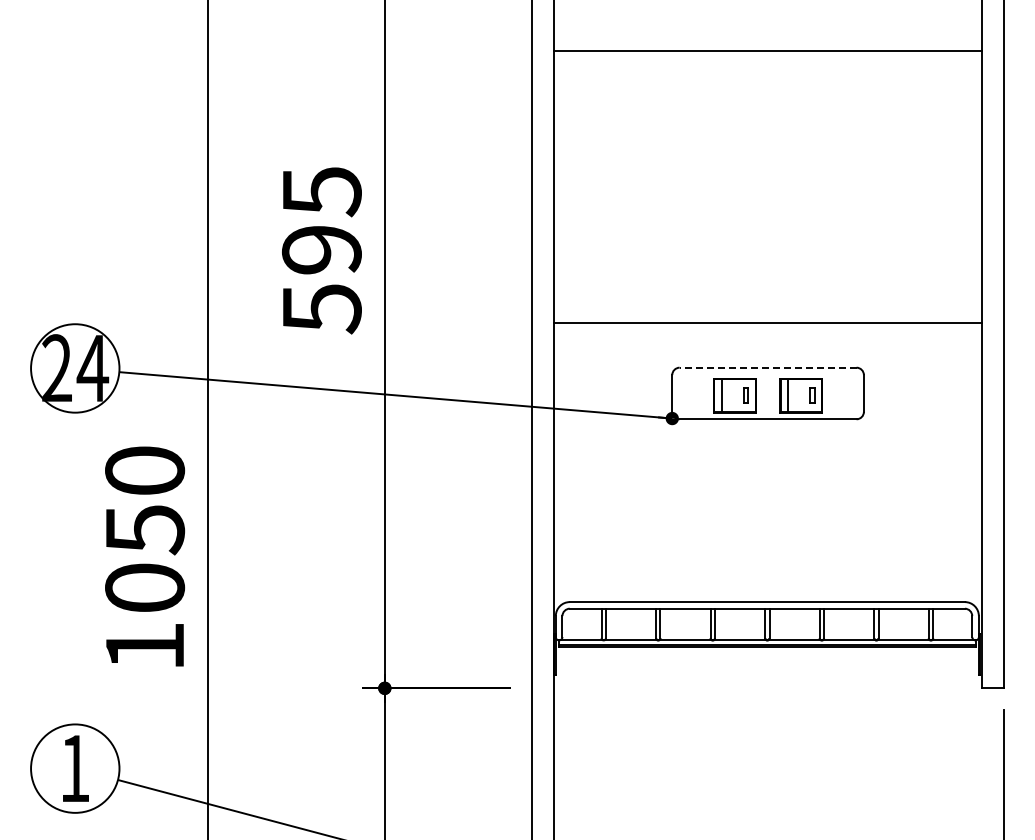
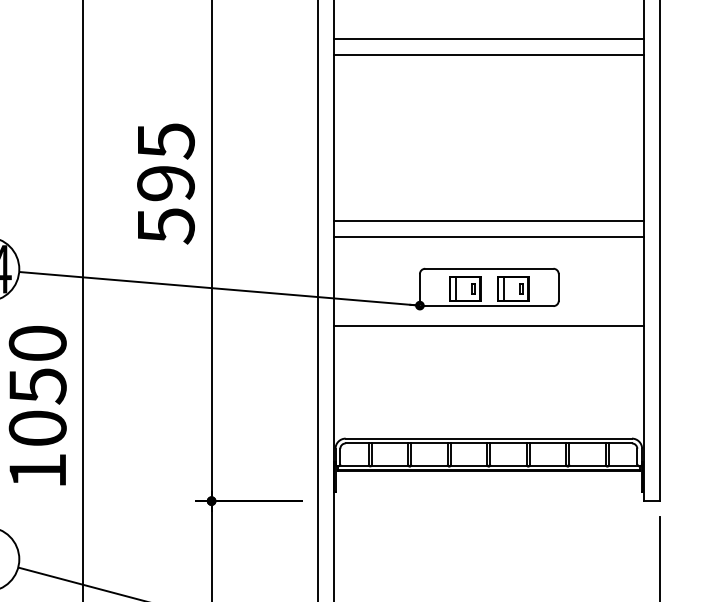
line: (767, 72) -> (488, 54), added
line: (767, 301) -> (488, 220), added
line: (767, 367) -> (488, 268), dashed -> solid
line: (767, 447) -> (488, 326), added

